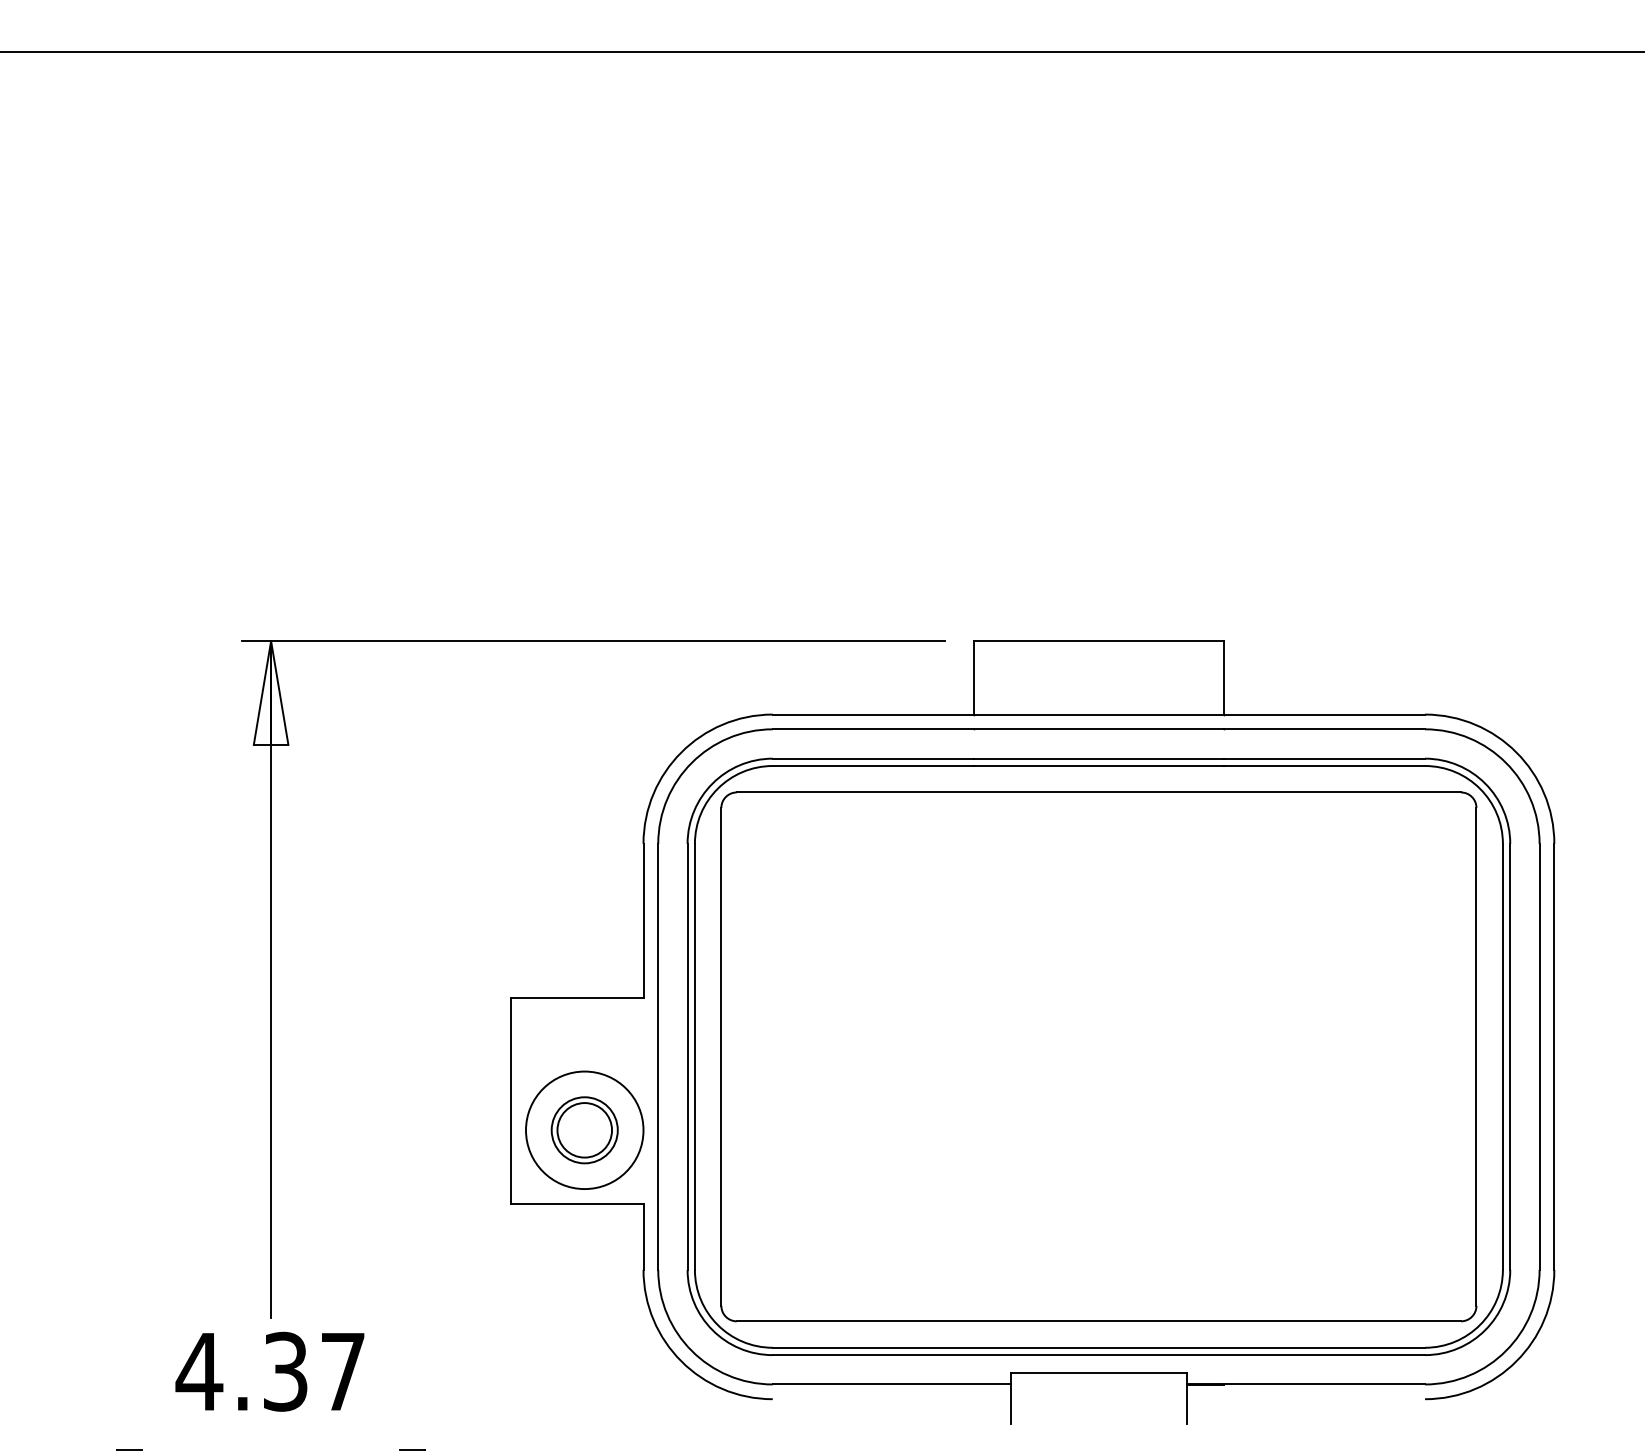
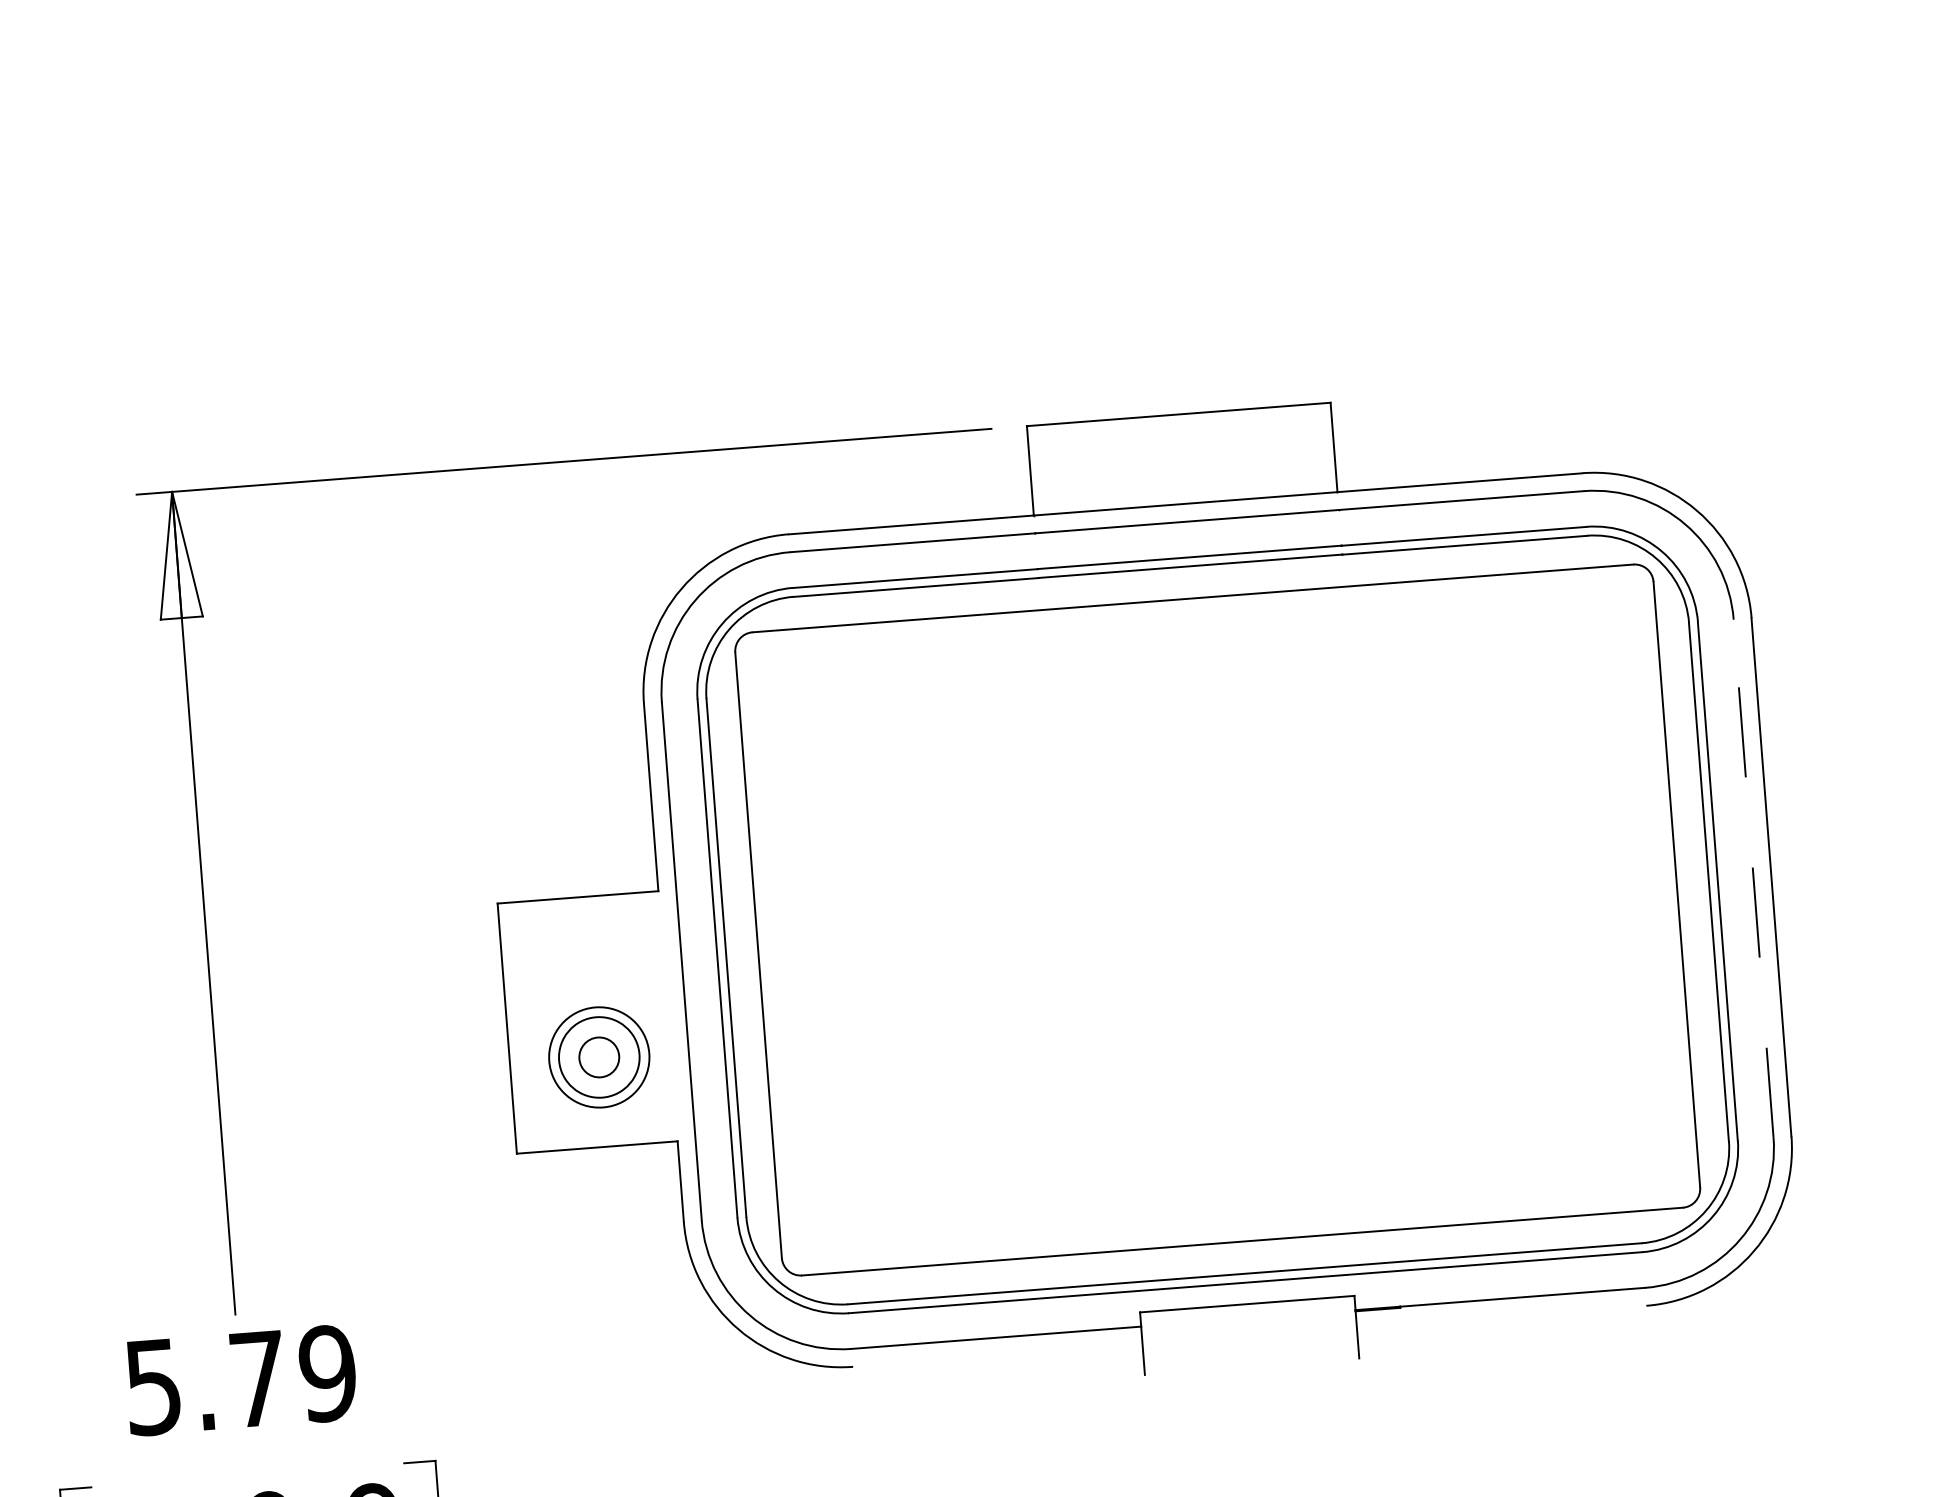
line: (1539, 1056) -> (1753, 878), solid -> dashed
circle: (584, 1130) -> (599, 1057), size x0.6
circle: (584, 1130) -> (599, 1057), size x0.7
text: (270, 1371) -> (239, 1380), 4.37 -> 5.79

